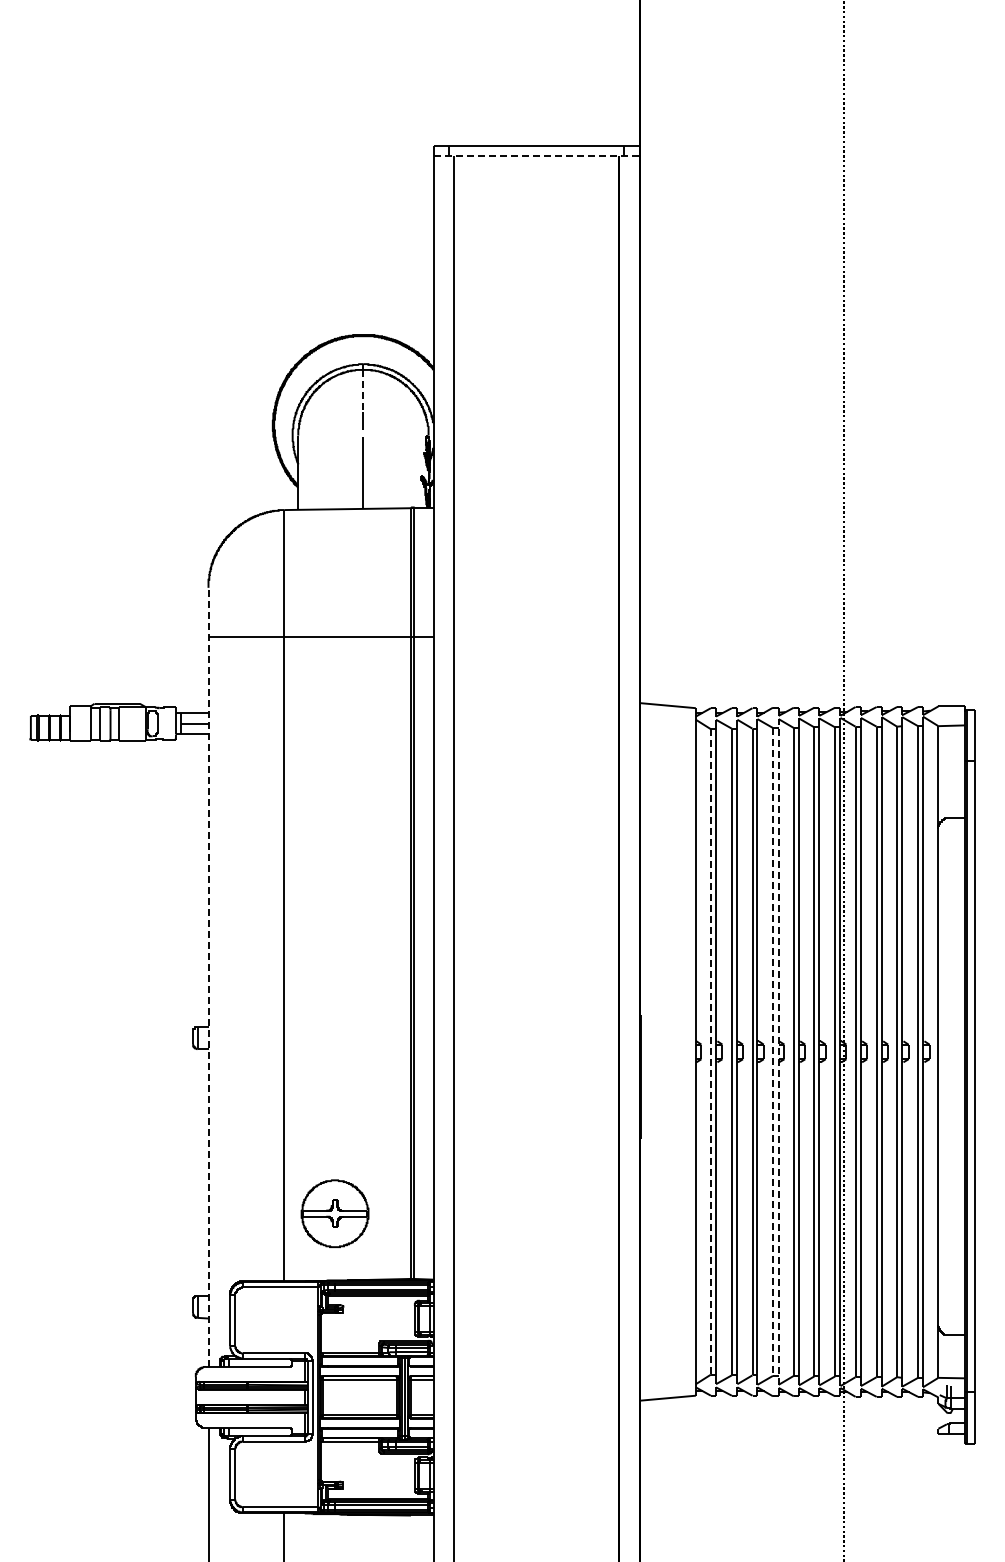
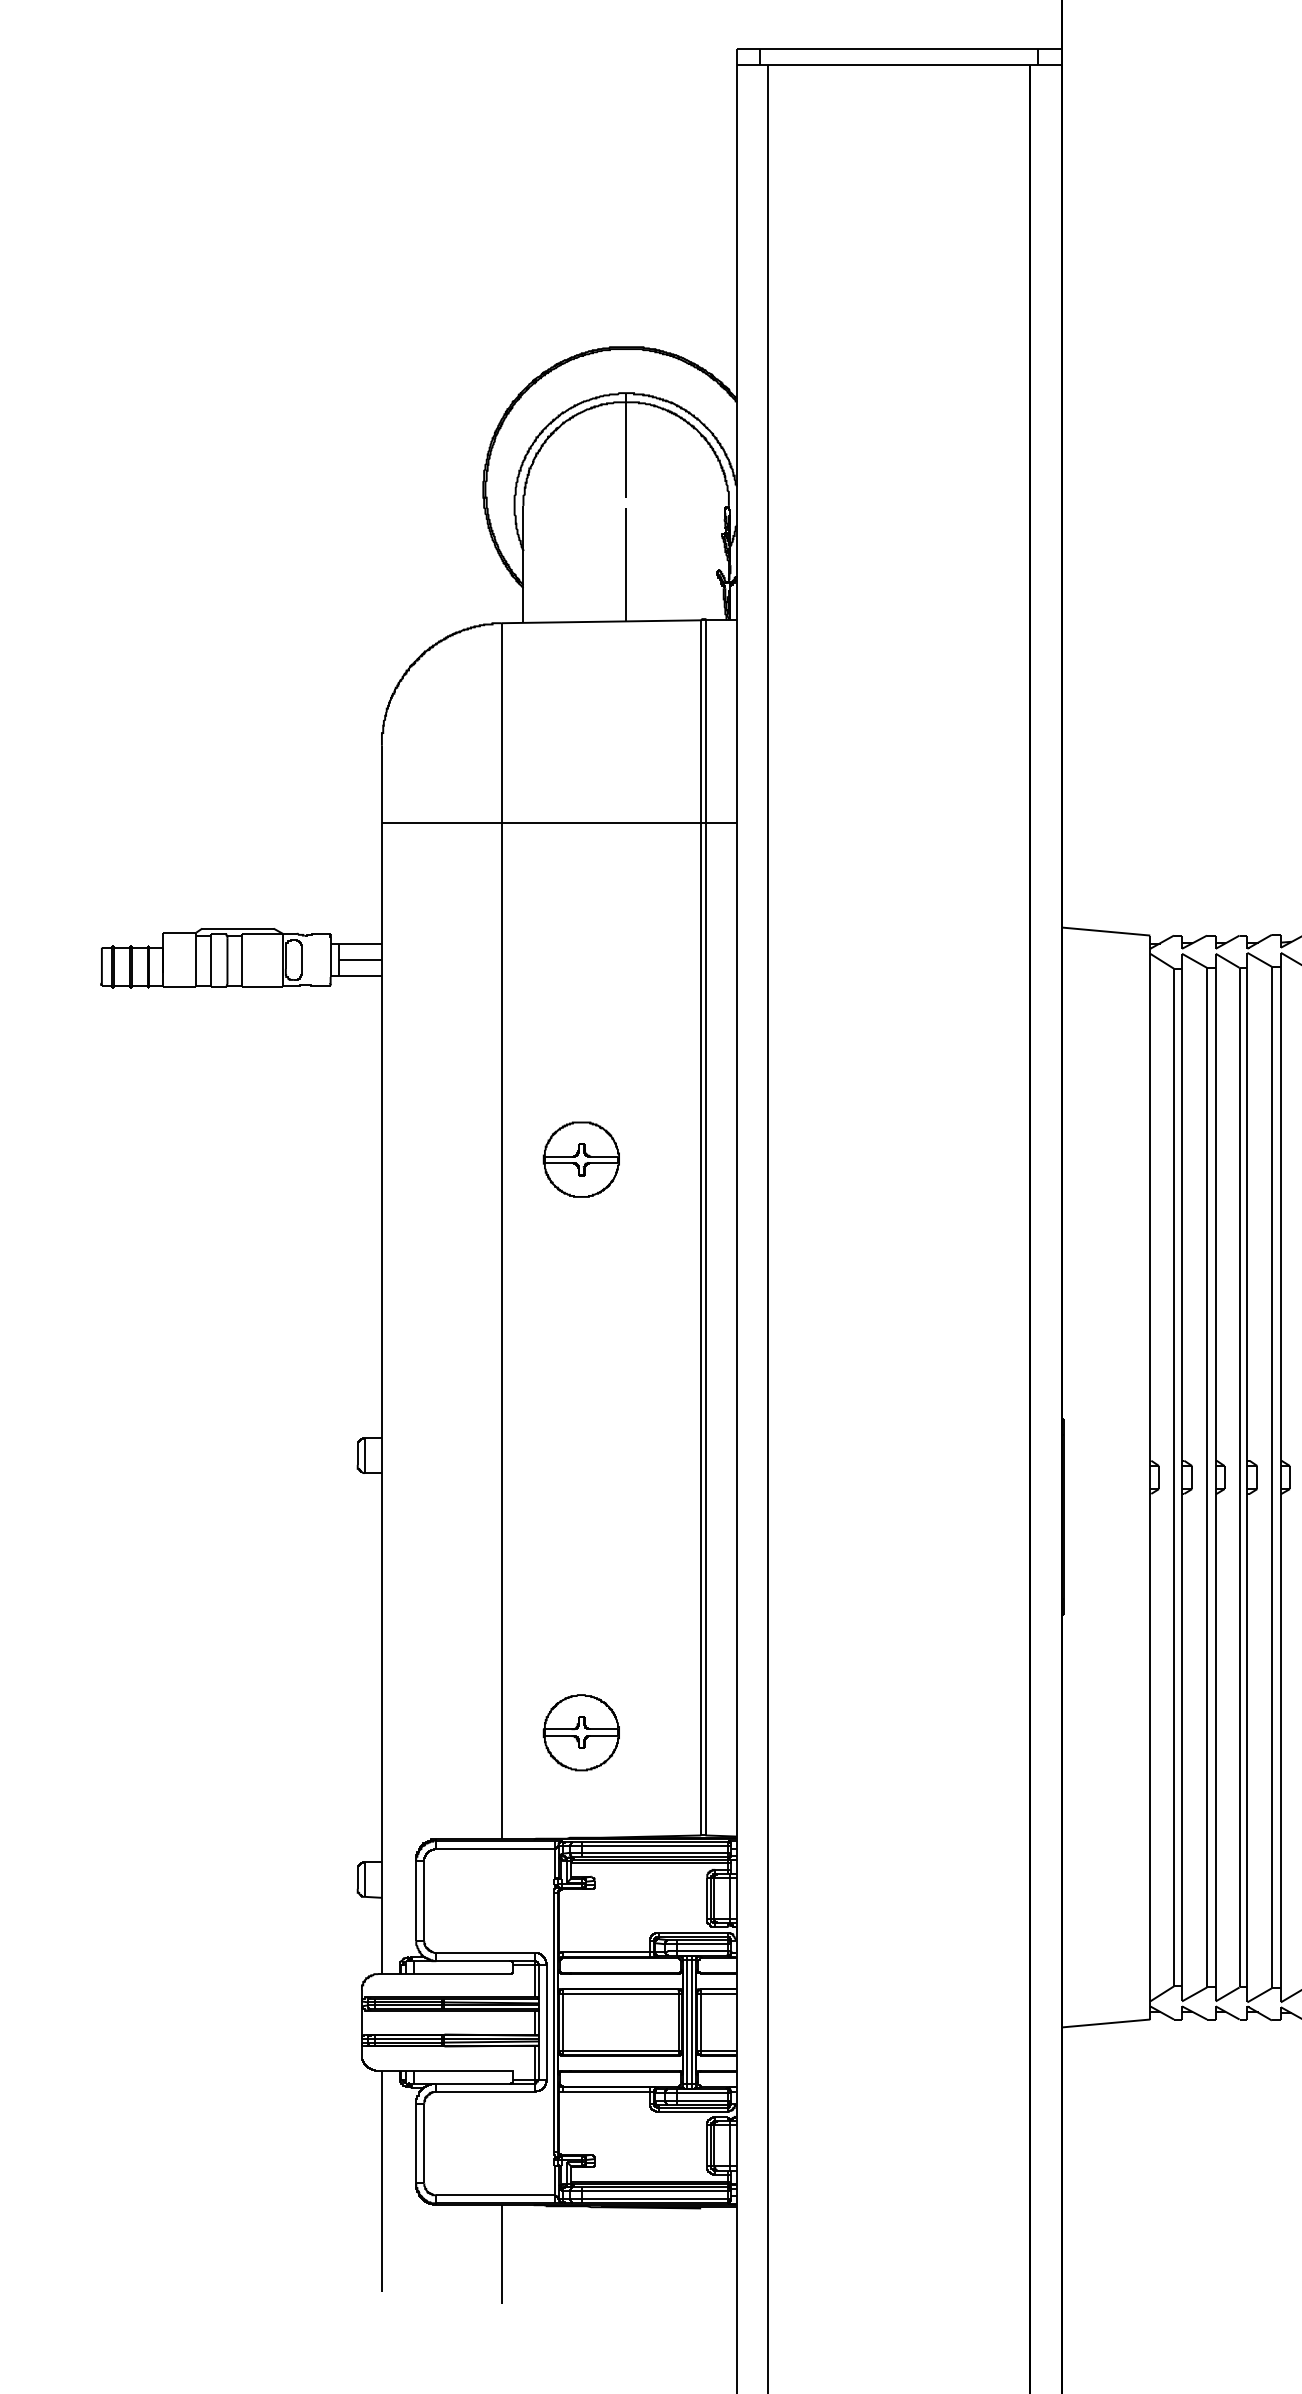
line: (537, 155) -> (900, 64), dashed -> solid
line: (363, 390) -> (626, 434), dashed -> solid
part: (334, 849) -> (580, 1158), added
line: (208, 977) -> (381, 1360), dashed -> solid
line: (710, 1051) -> (1173, 1476), dashed -> solid
line: (772, 1051) -> (1271, 1476), dashed -> solid
line: (778, 1051) -> (1280, 1476), dashed -> solid
part: (334, 1213) -> (580, 1732), size x0.71

